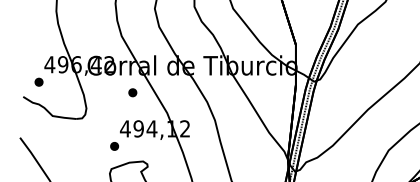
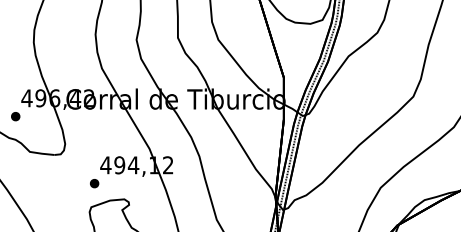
part: (132, 92) -> (113, 127), removed

